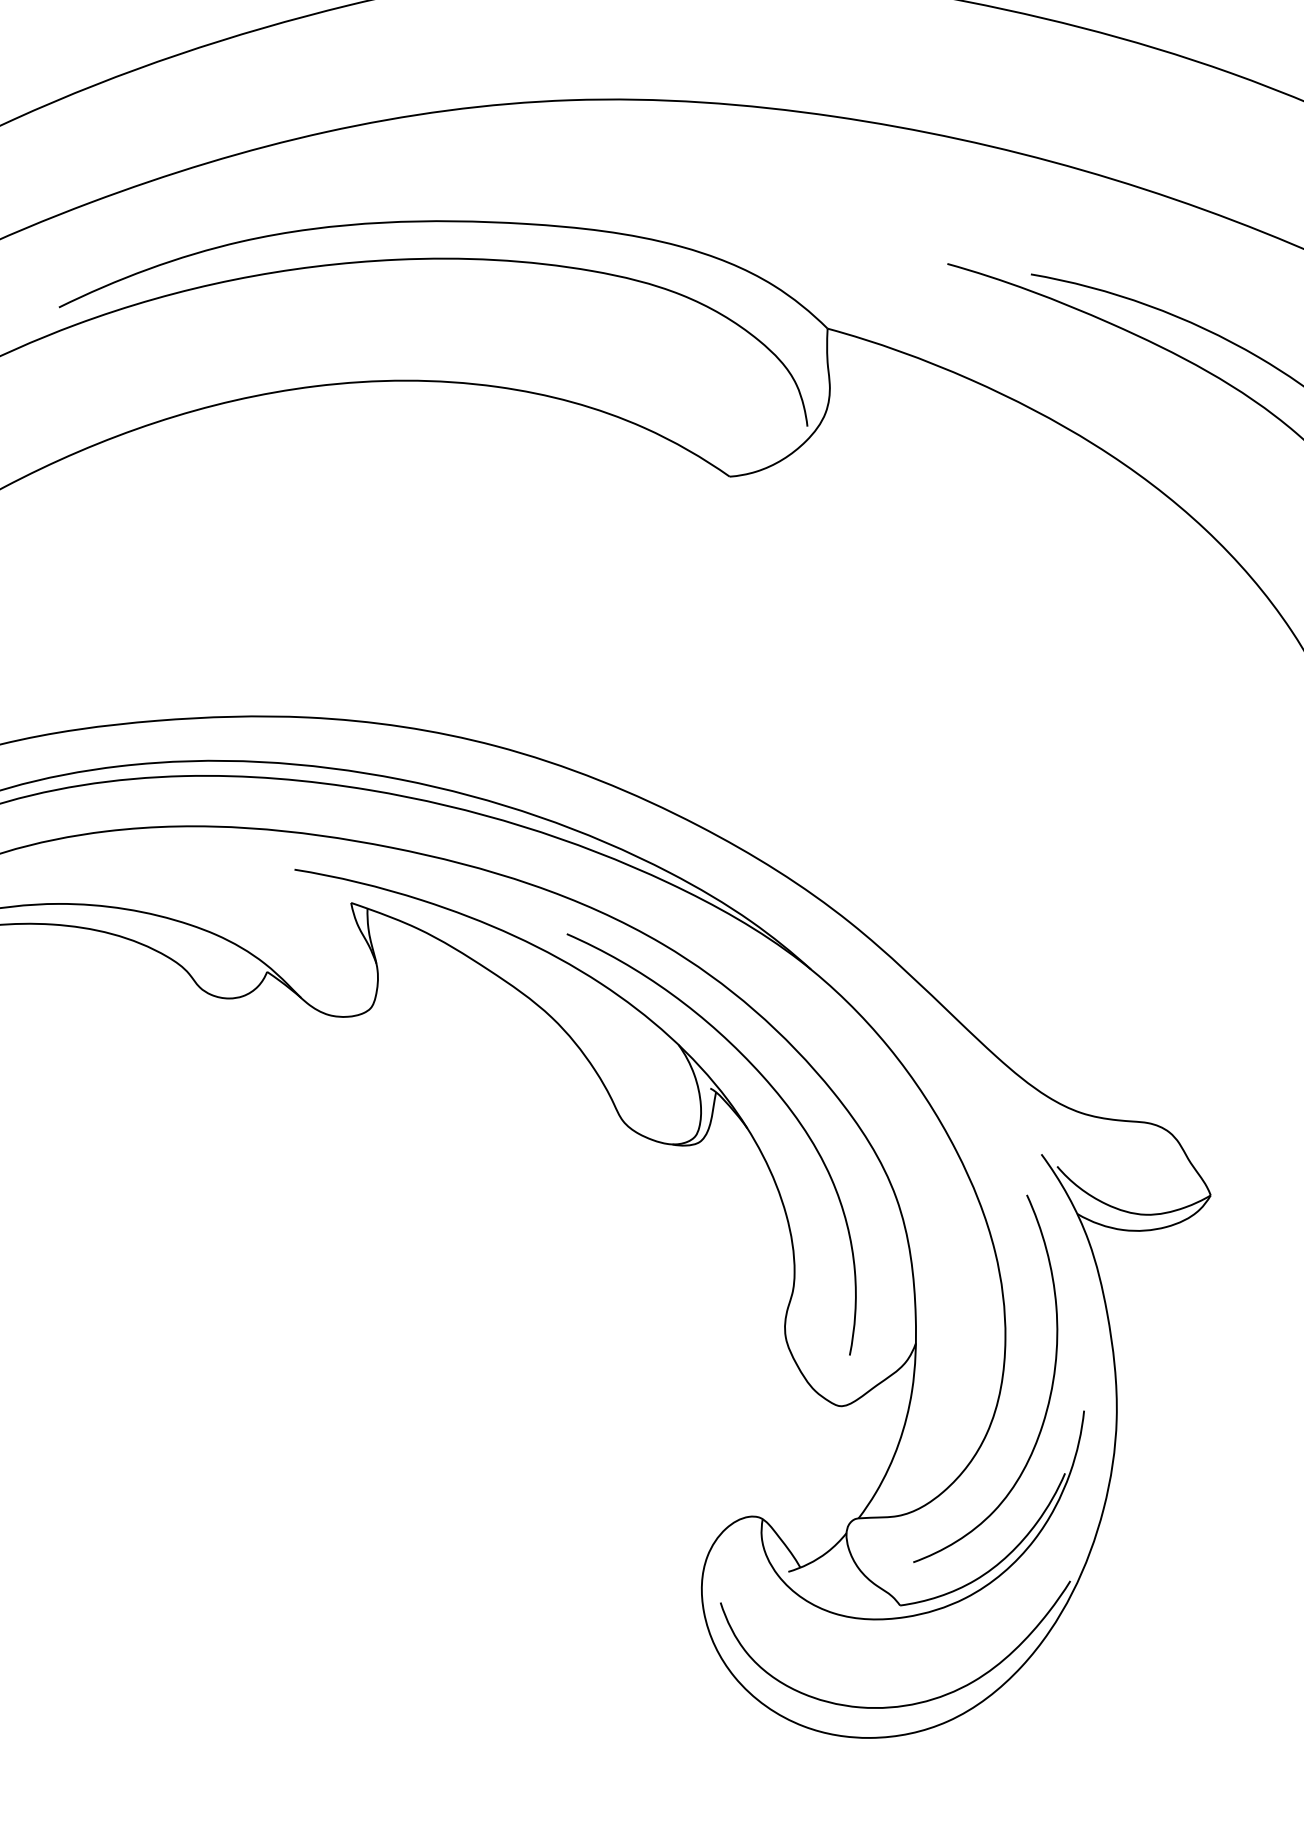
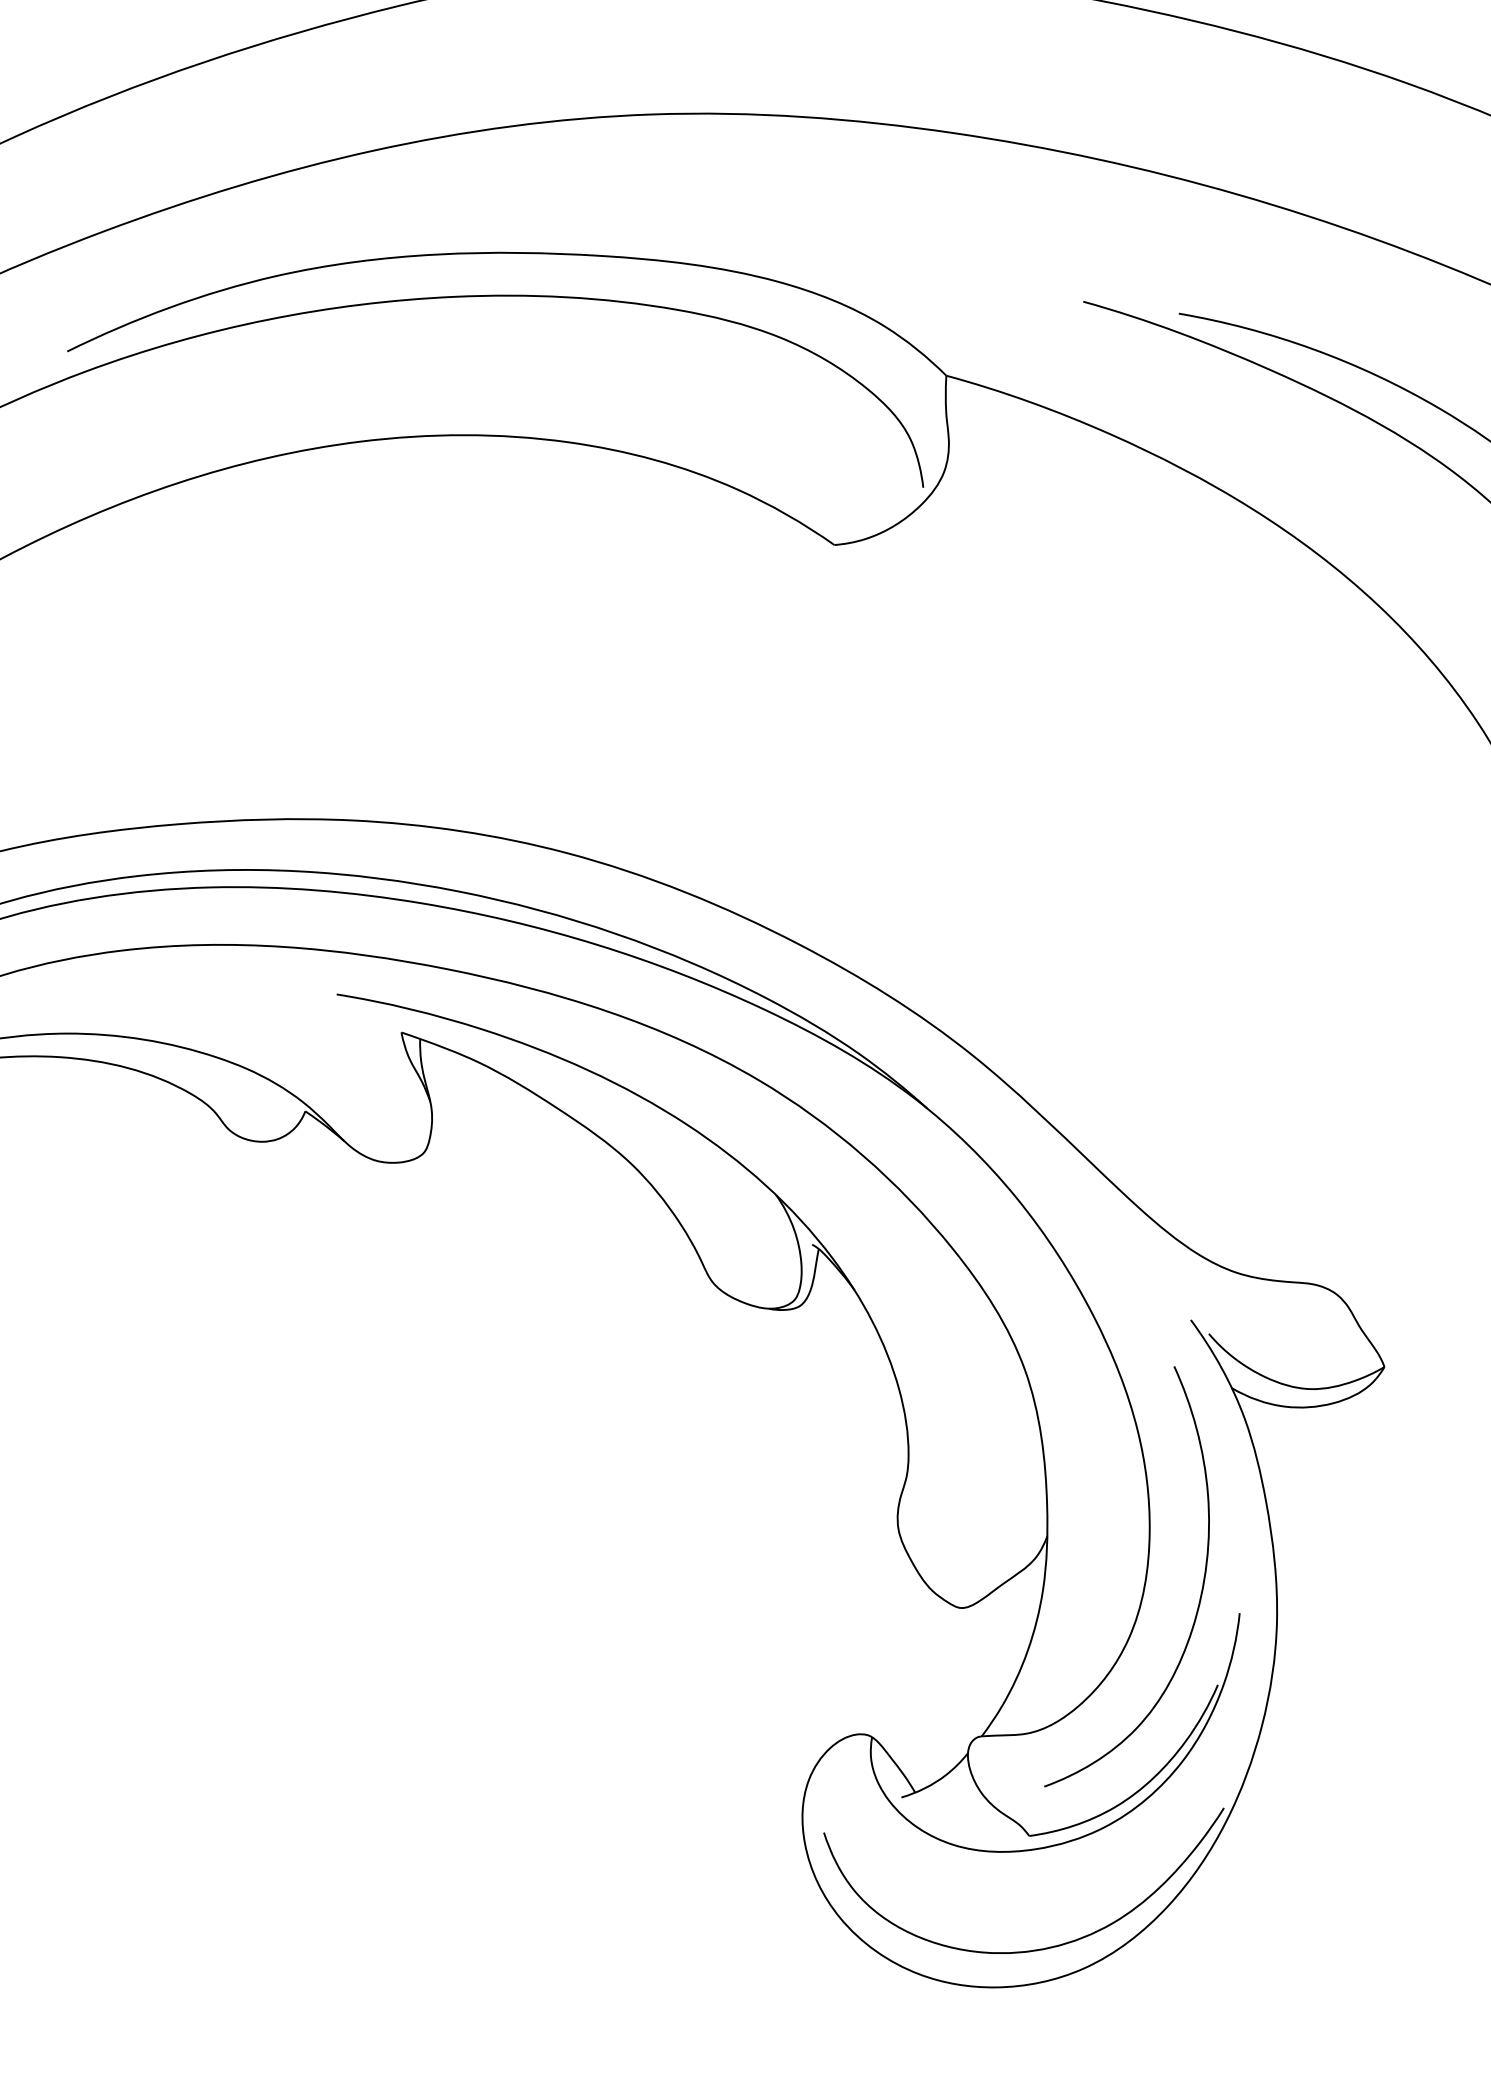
curve: (772, 1089) -> (883, 1245), removed

